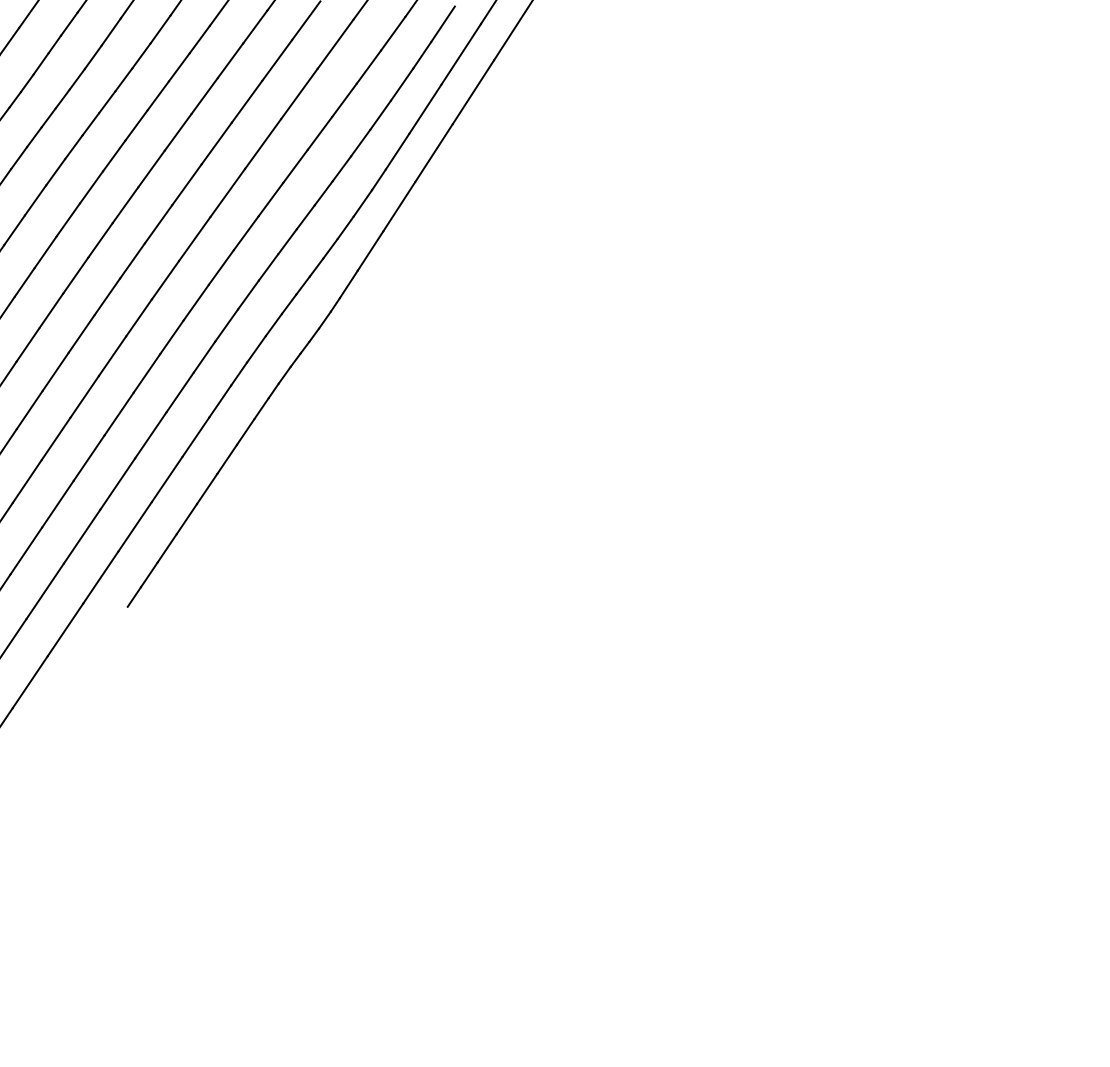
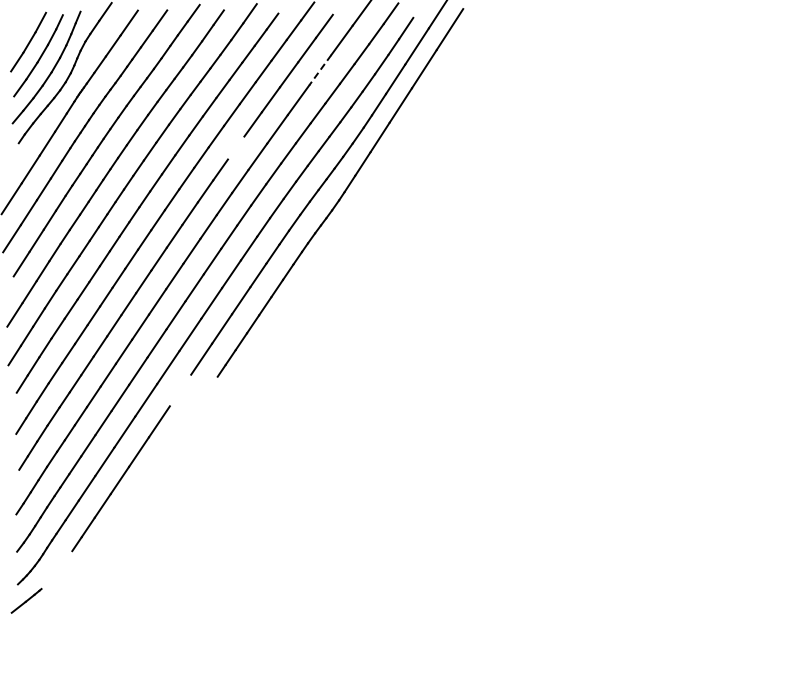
line: (299, 94) -> (320, 70), solid -> dashed
line: (157, 223) -> (235, 147), removed
line: (65, 629) -> (180, 390), removed

